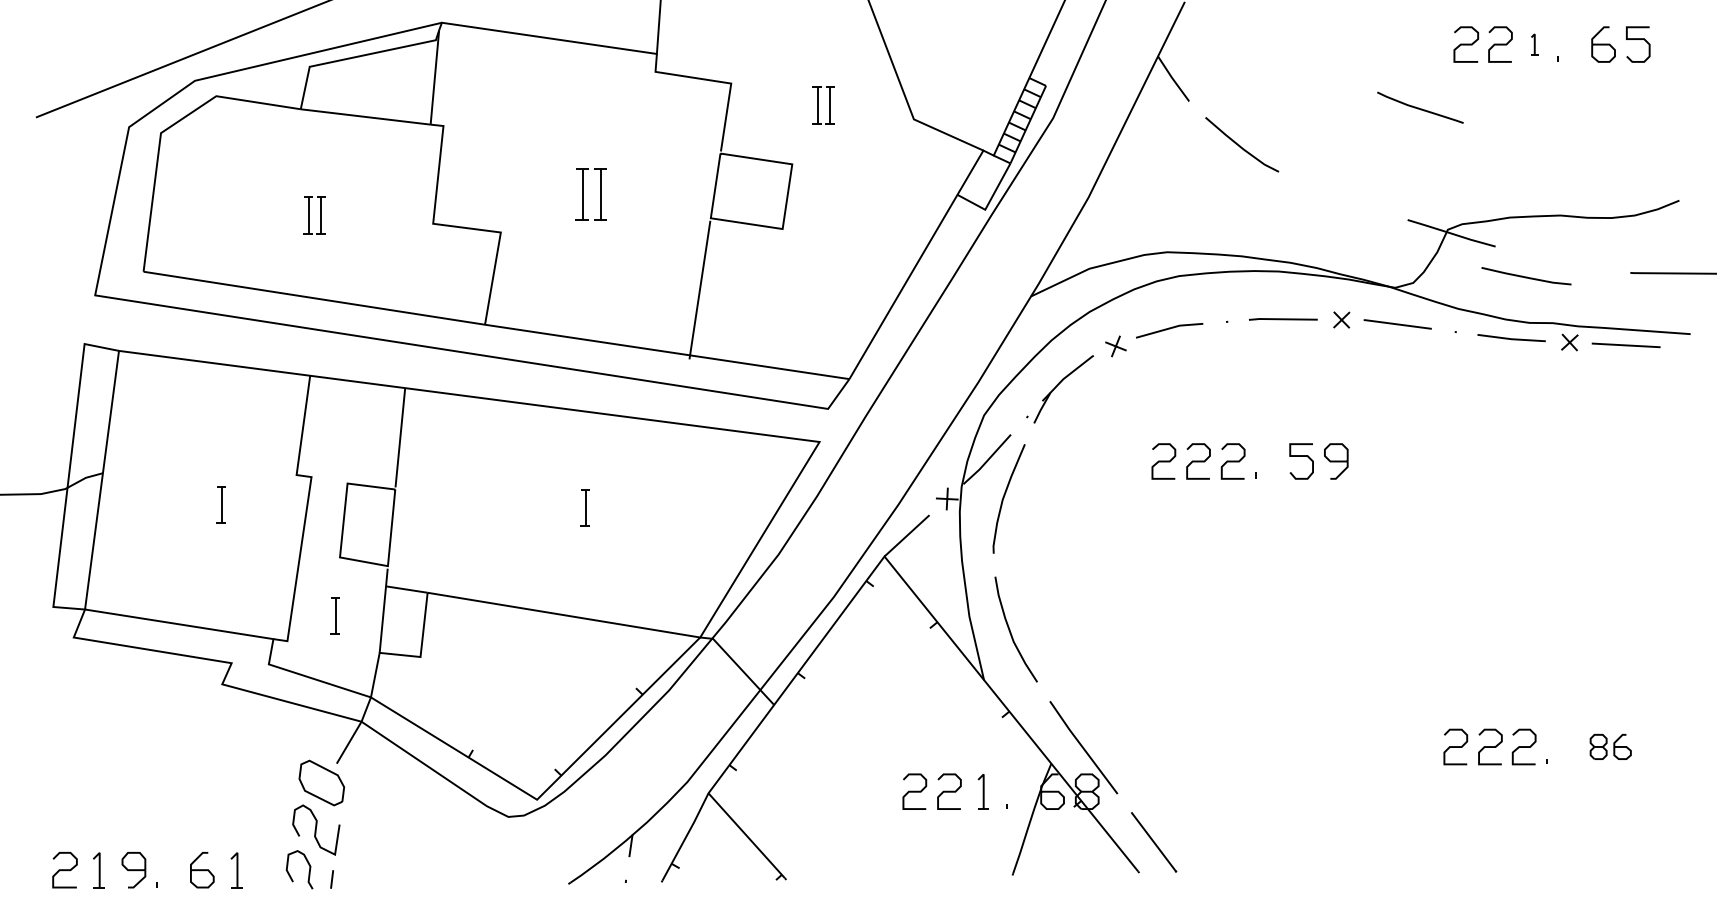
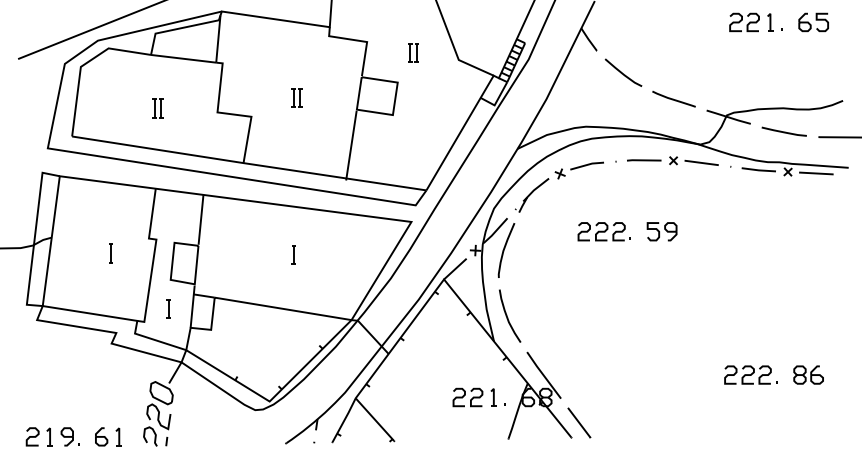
part: (1534, 44) -> (770, 22), size x1.67
curve: (1419, 106) -> (673, 98), moved
part: (590, 194) -> (296, 97), size x0.71
line: (1524, 275) -> (783, 131), moved
part: (1610, 745) -> (808, 374), size x1.43

